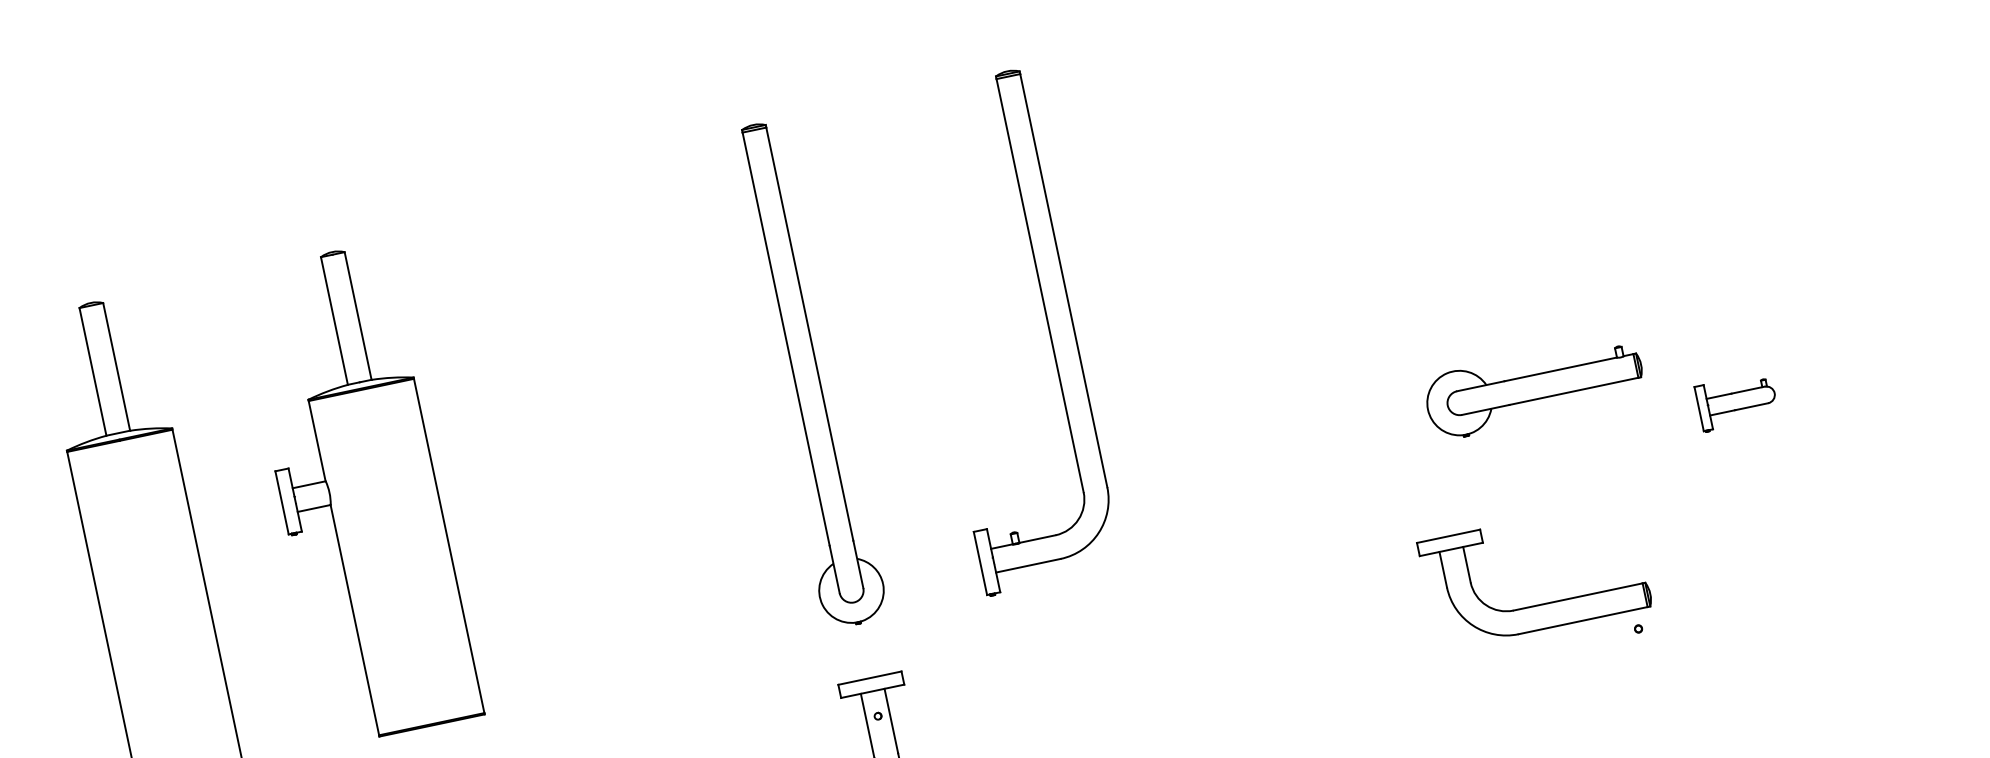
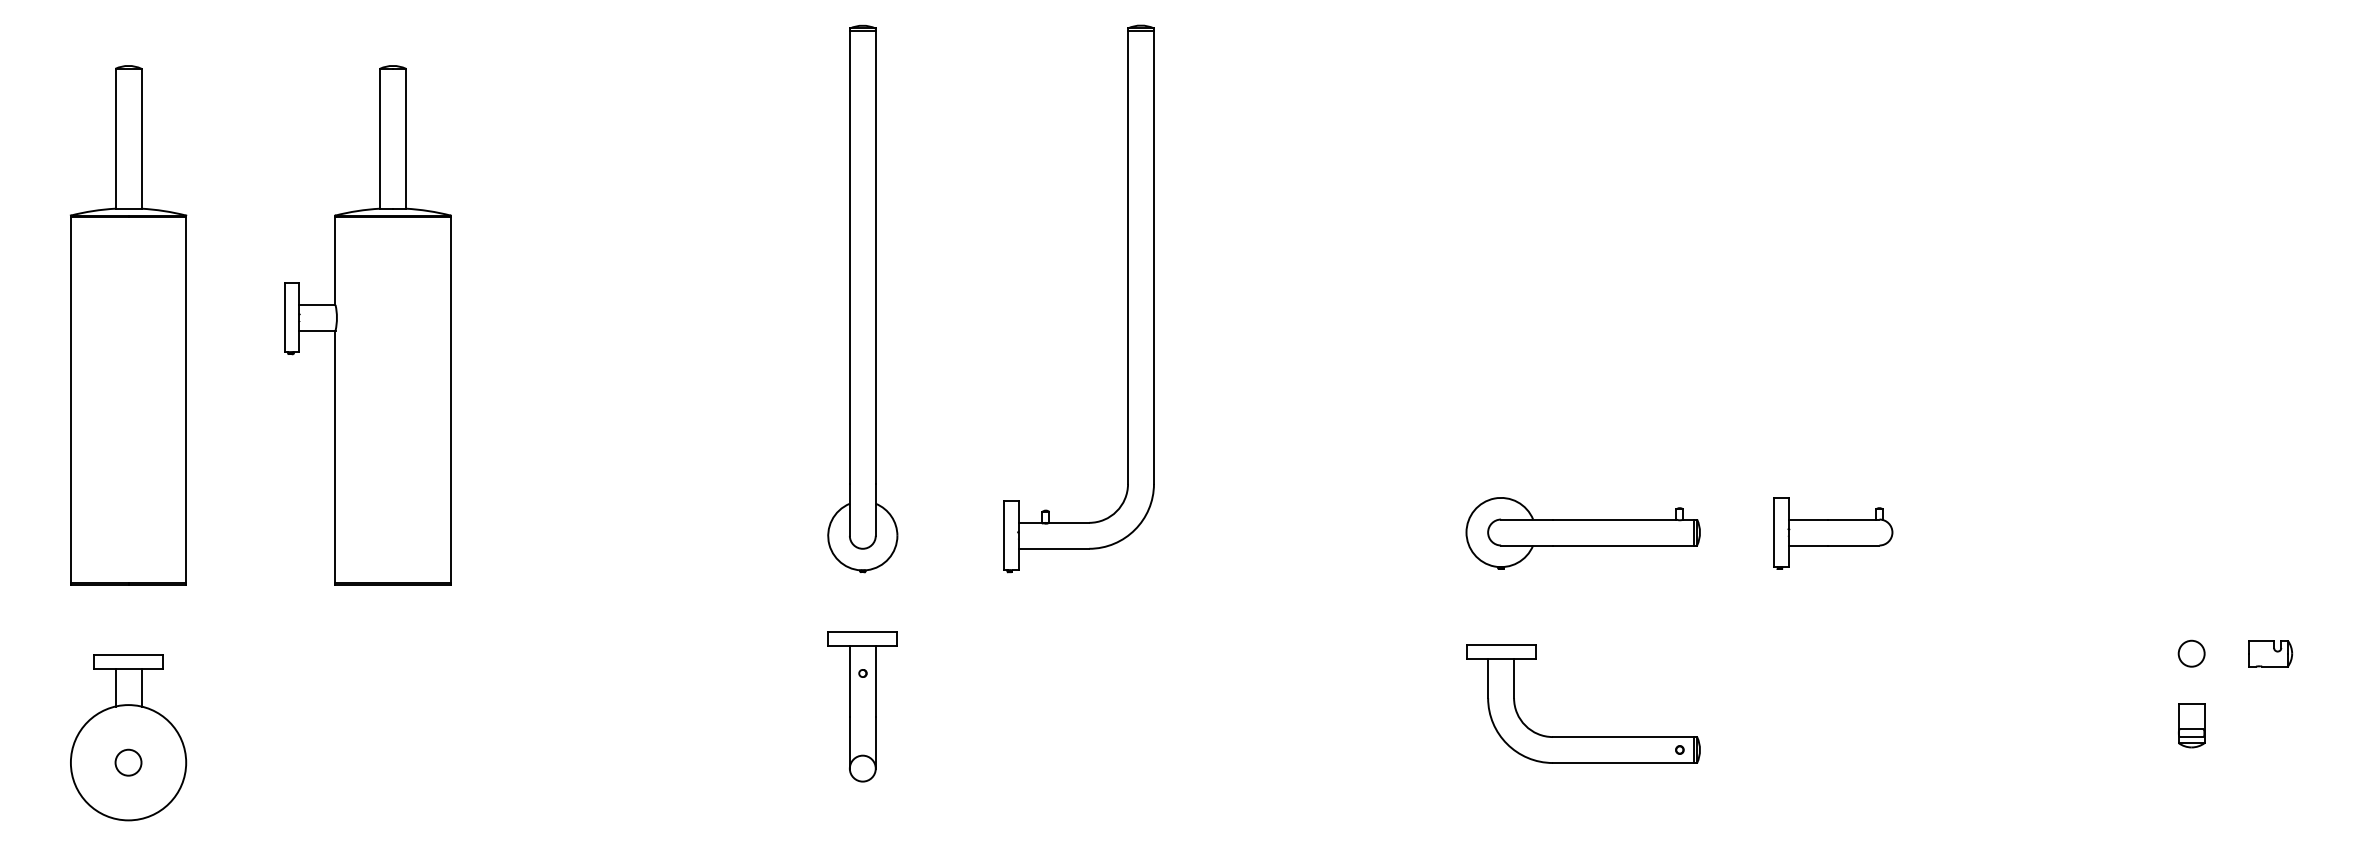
part: (1534, 388) -> (1582, 533), moved
part: (1737, 401) -> (1833, 533), size x1.43
part: (1541, 604) -> (1583, 736), moved

